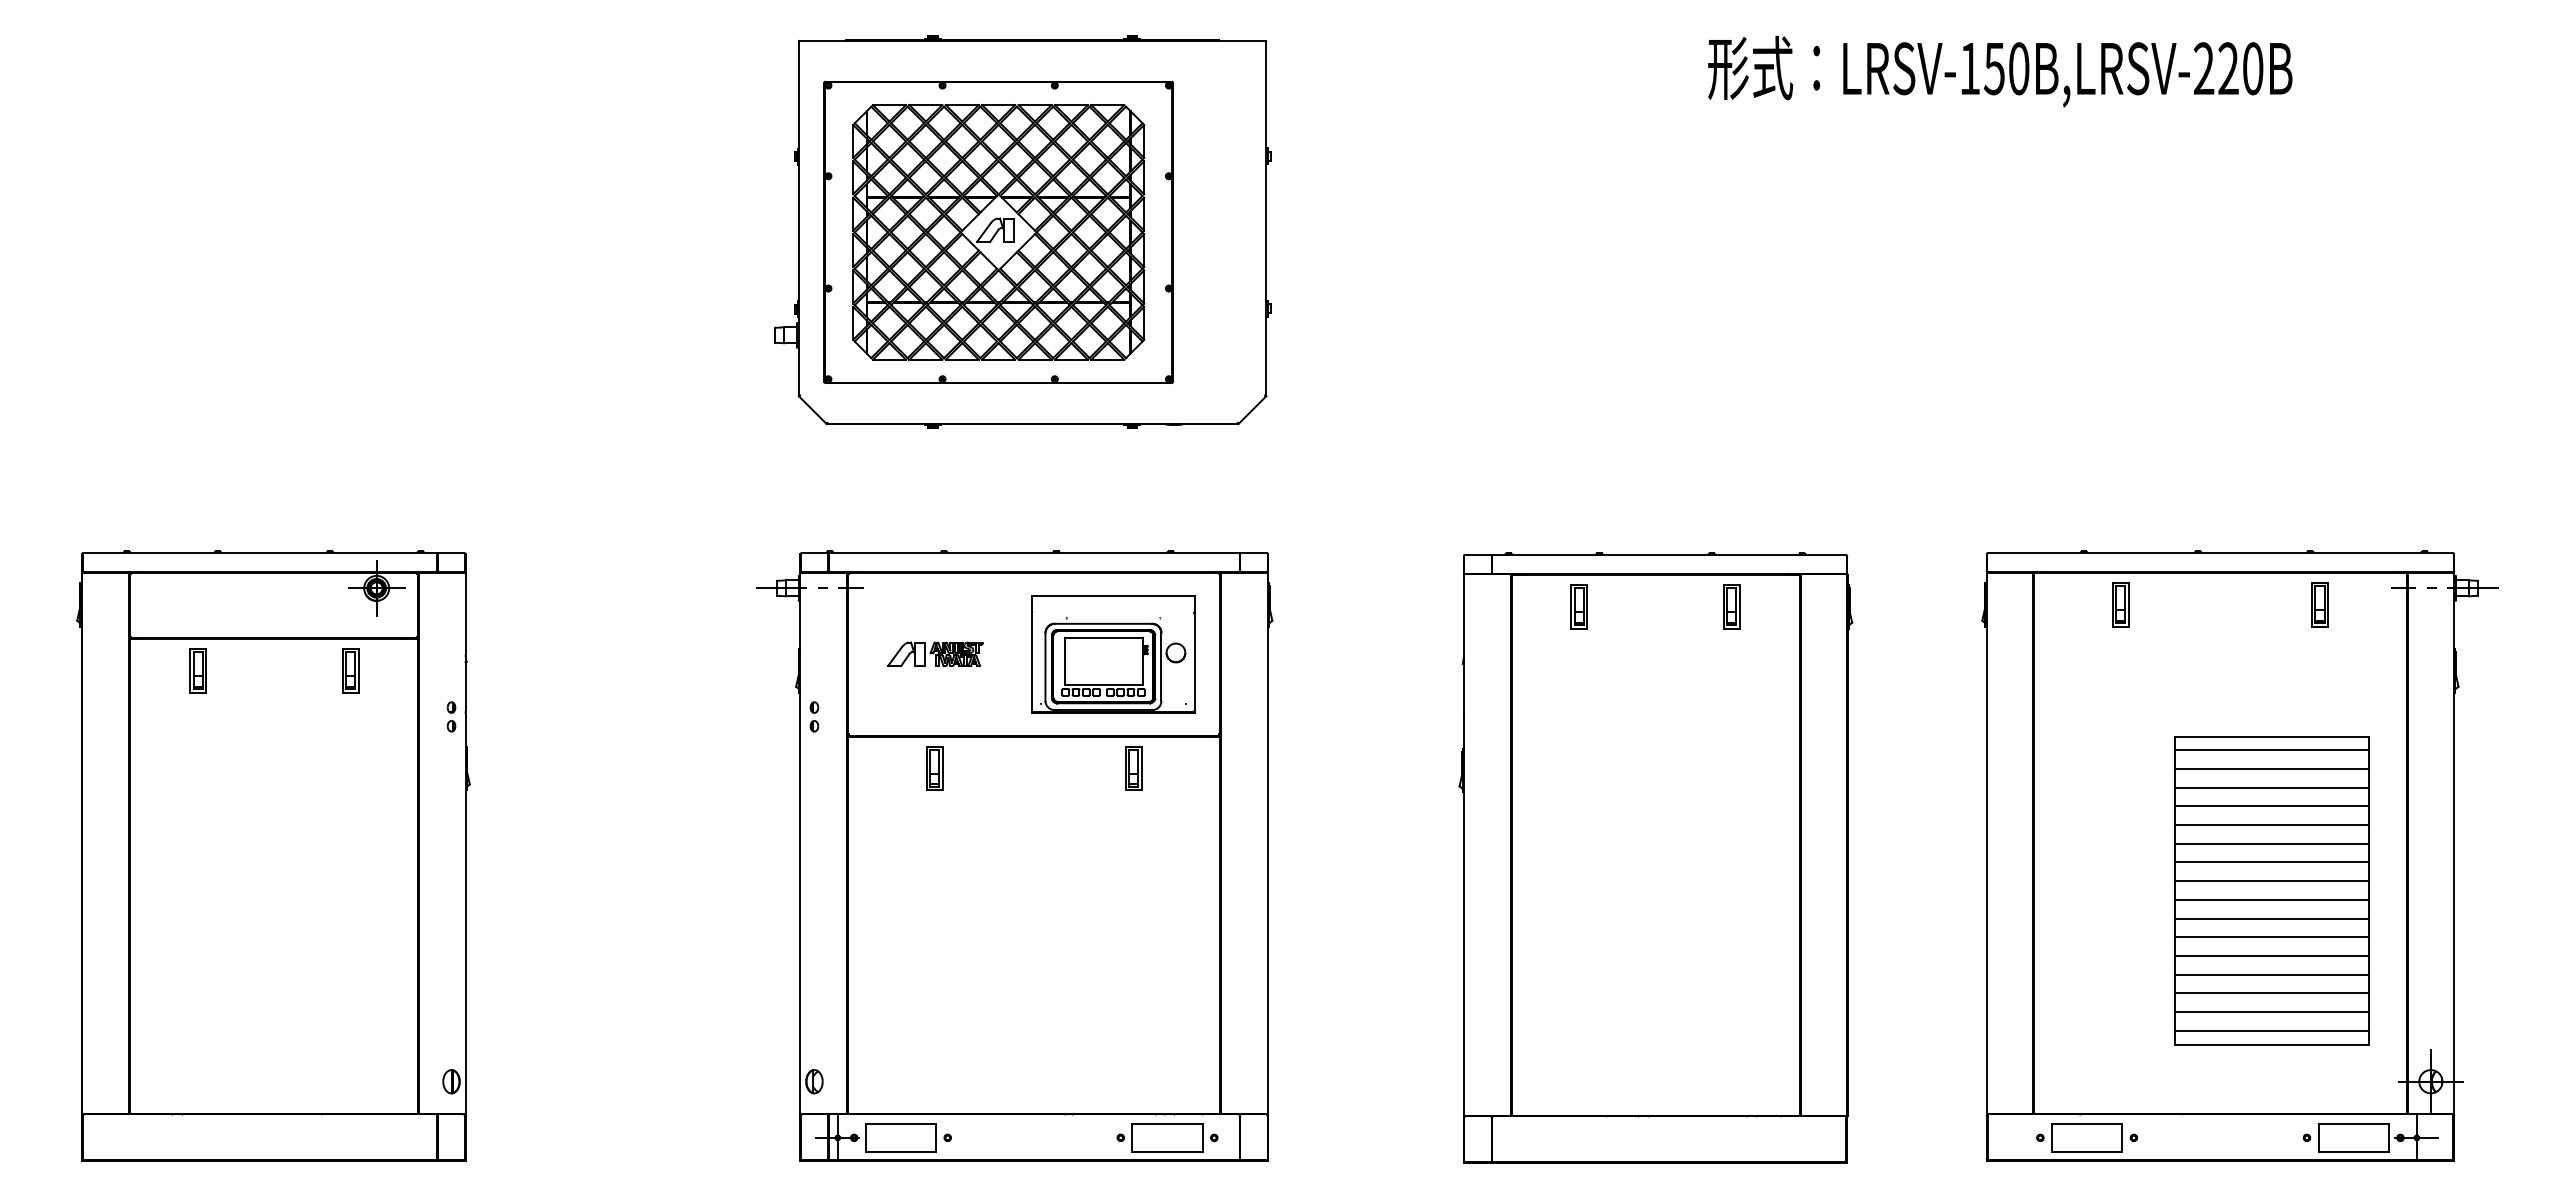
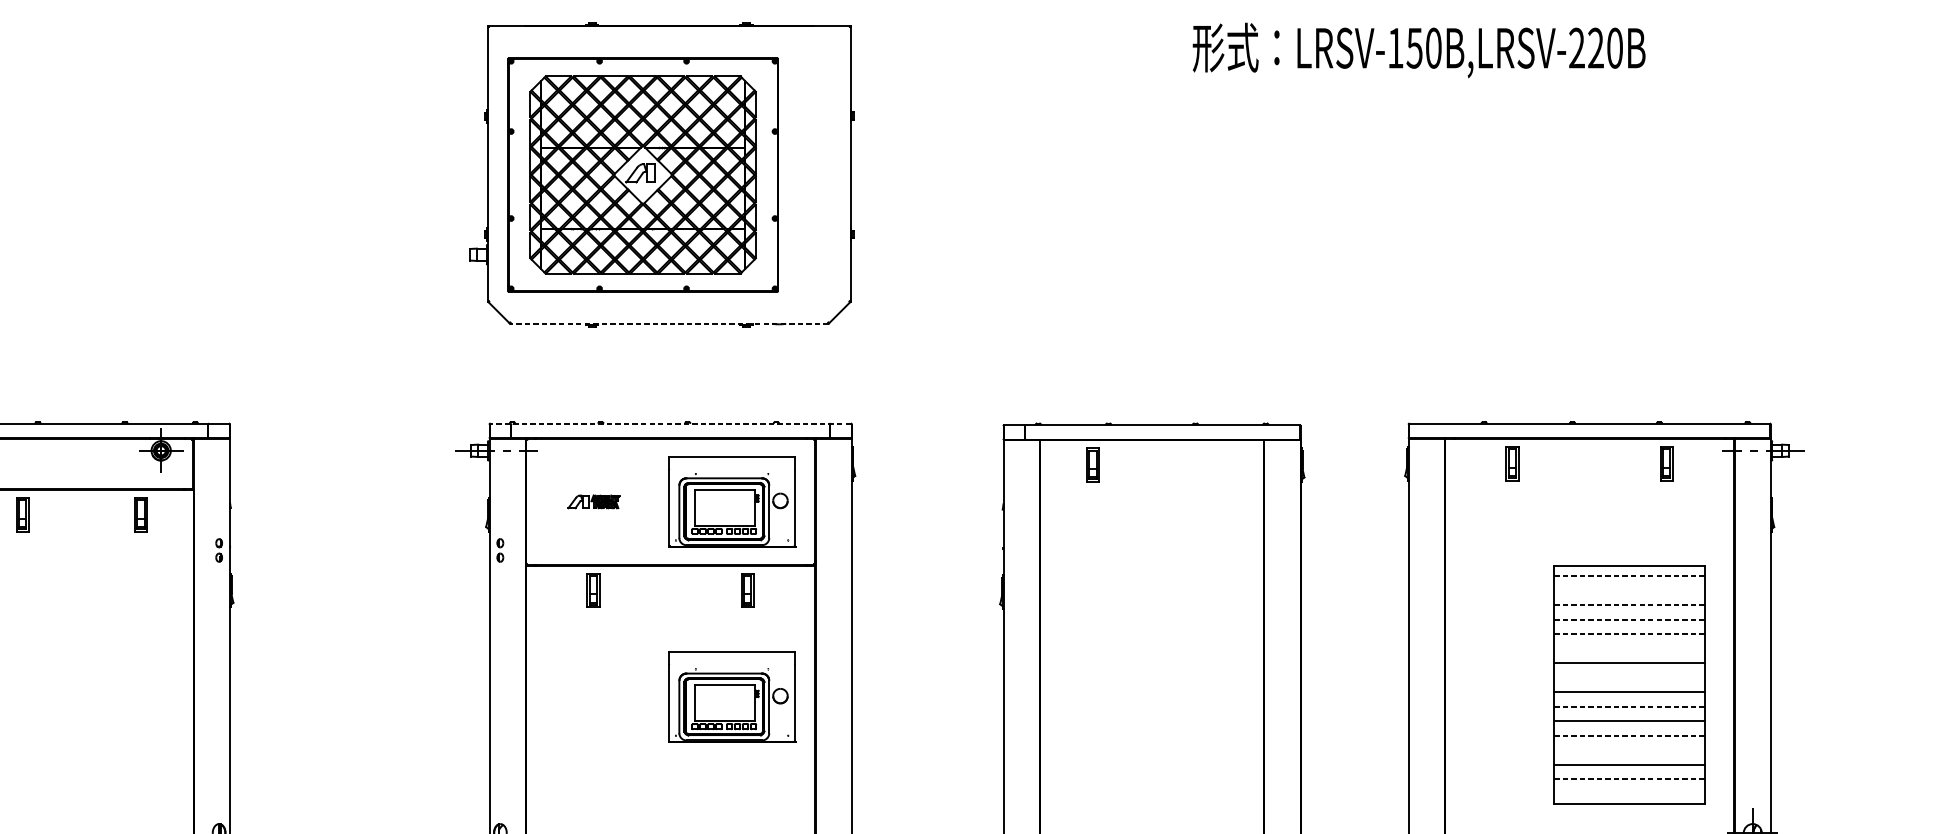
line: (1032, 424) -> (669, 323), solid -> dashed
line: (1034, 553) -> (670, 423), solid -> dashed
part: (1731, 606) -> (1210, 464), removed
part: (935, 653) -> (594, 501), size x0.7
line: (2271, 750) -> (1629, 576), solid -> dashed
line: (2271, 768) -> (1629, 590), removed
line: (2271, 787) -> (1629, 605), solid -> dashed
line: (2271, 806) -> (1629, 619), solid -> dashed
line: (2271, 824) -> (1629, 633), solid -> dashed
line: (2271, 843) -> (1629, 648), removed
line: (2271, 881) -> (1629, 677), removed
part: (1113, 906) -> (732, 697), added
line: (2271, 918) -> (1629, 706), solid -> dashed
line: (2271, 955) -> (1629, 735), solid -> dashed
line: (2271, 974) -> (1629, 750), removed
line: (2271, 1012) -> (1629, 779), solid -> dashed
line: (2271, 1030) -> (1629, 793), removed

